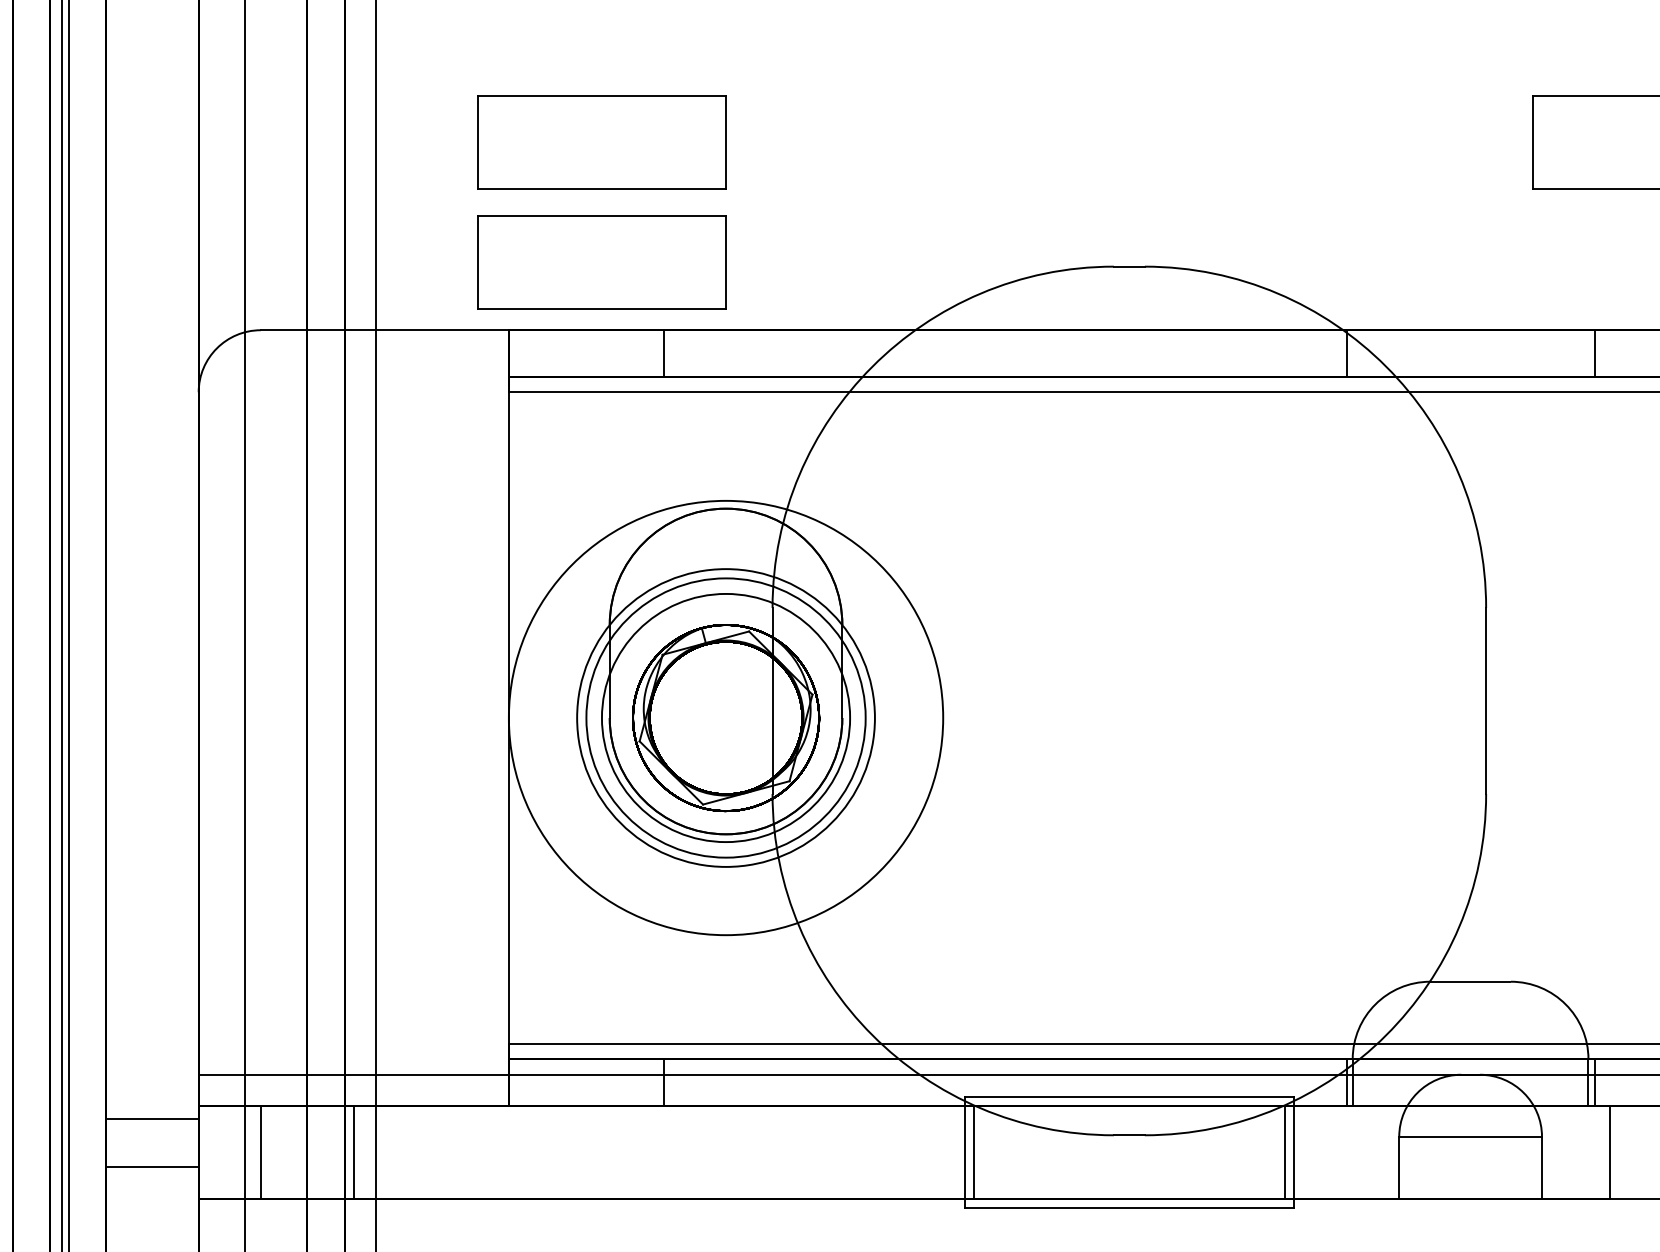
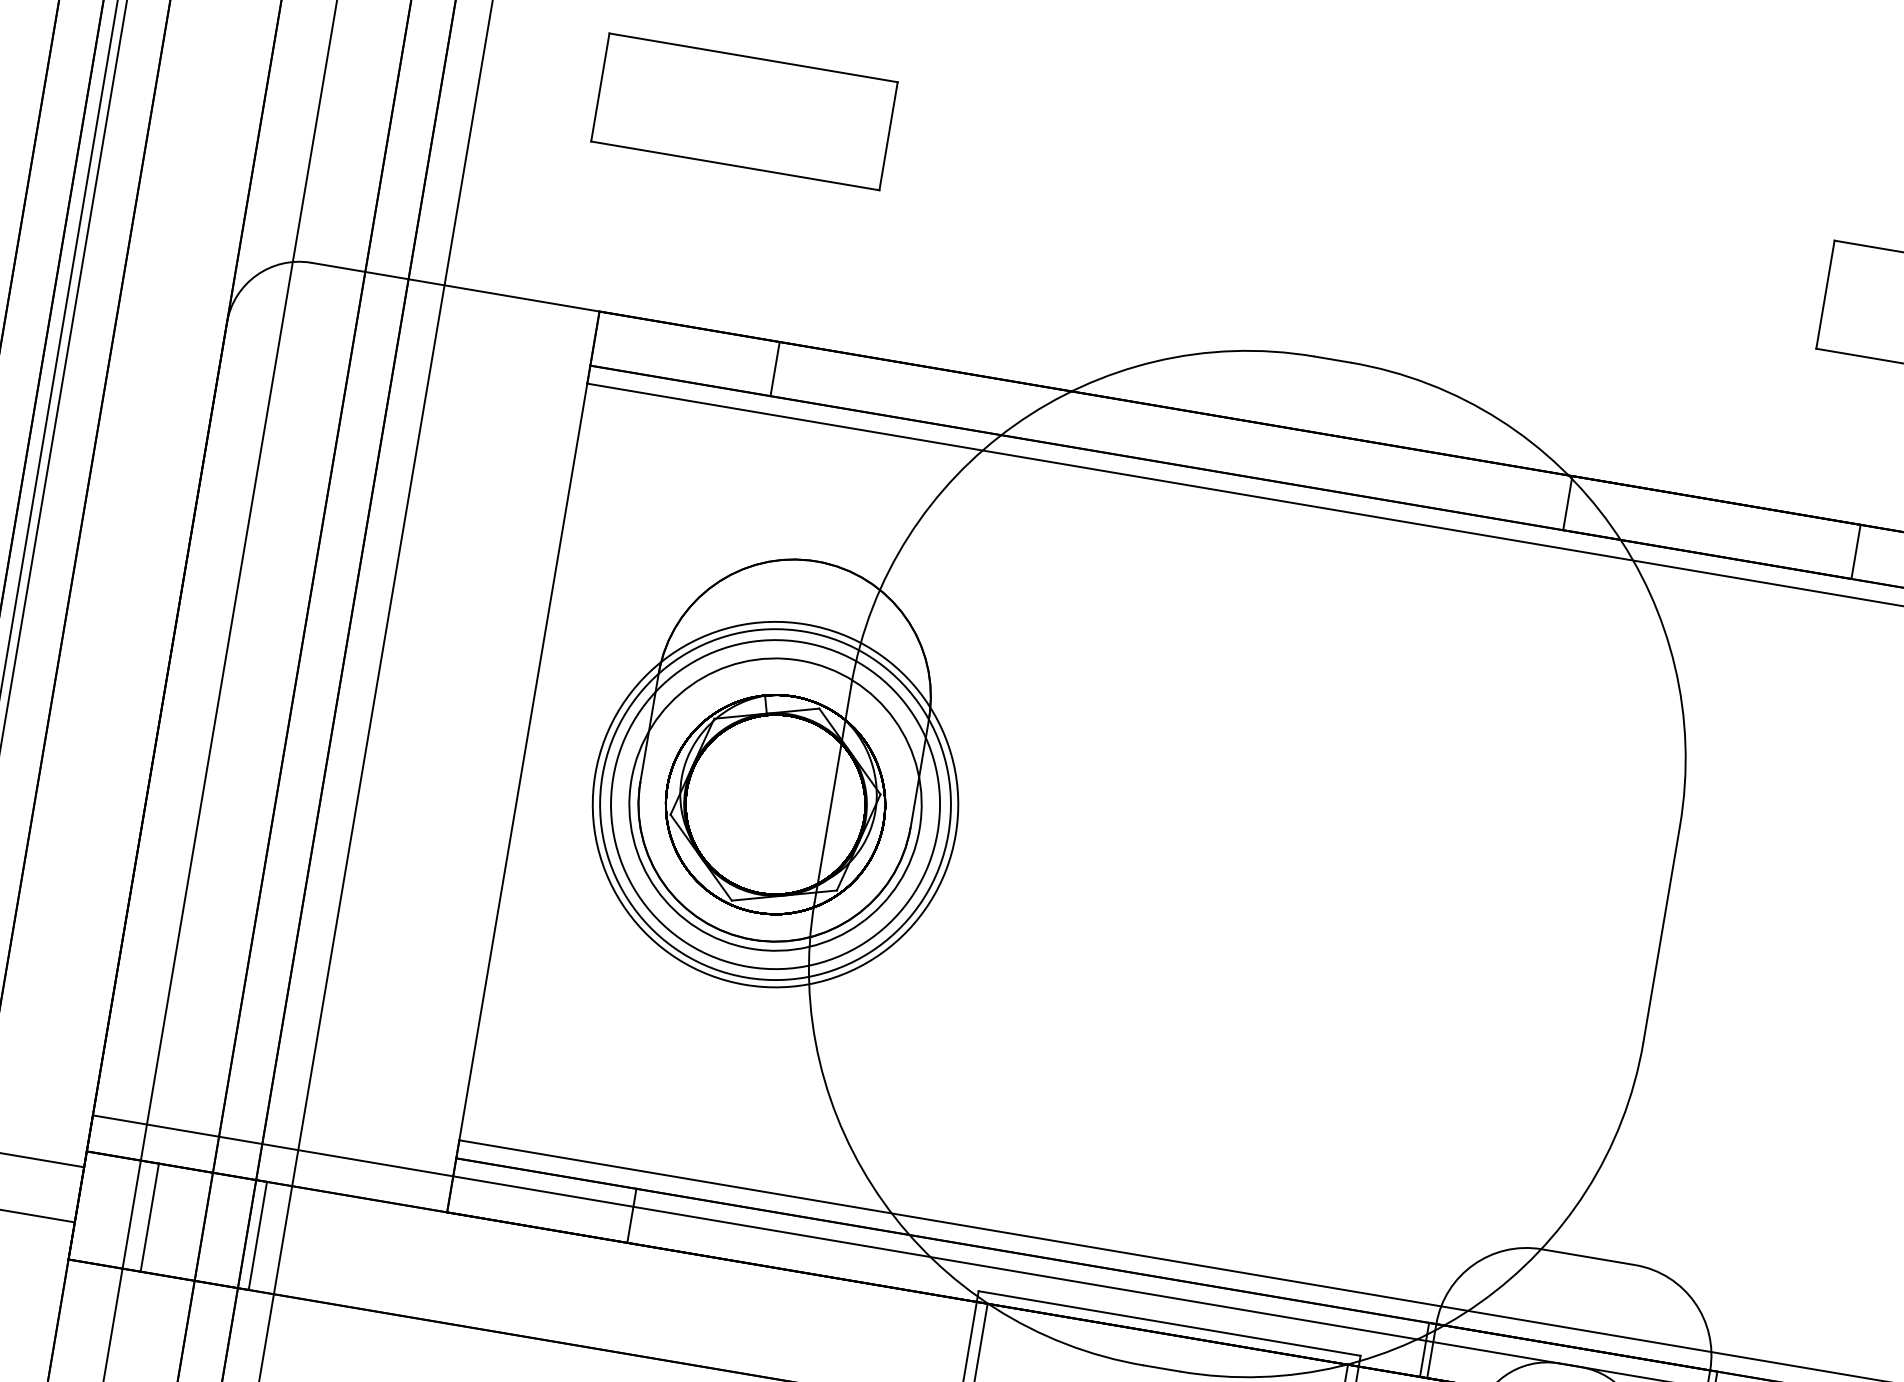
part: (601, 262) -> (720, 251), removed
circle: (725, 717) -> (774, 803), size x0.71

